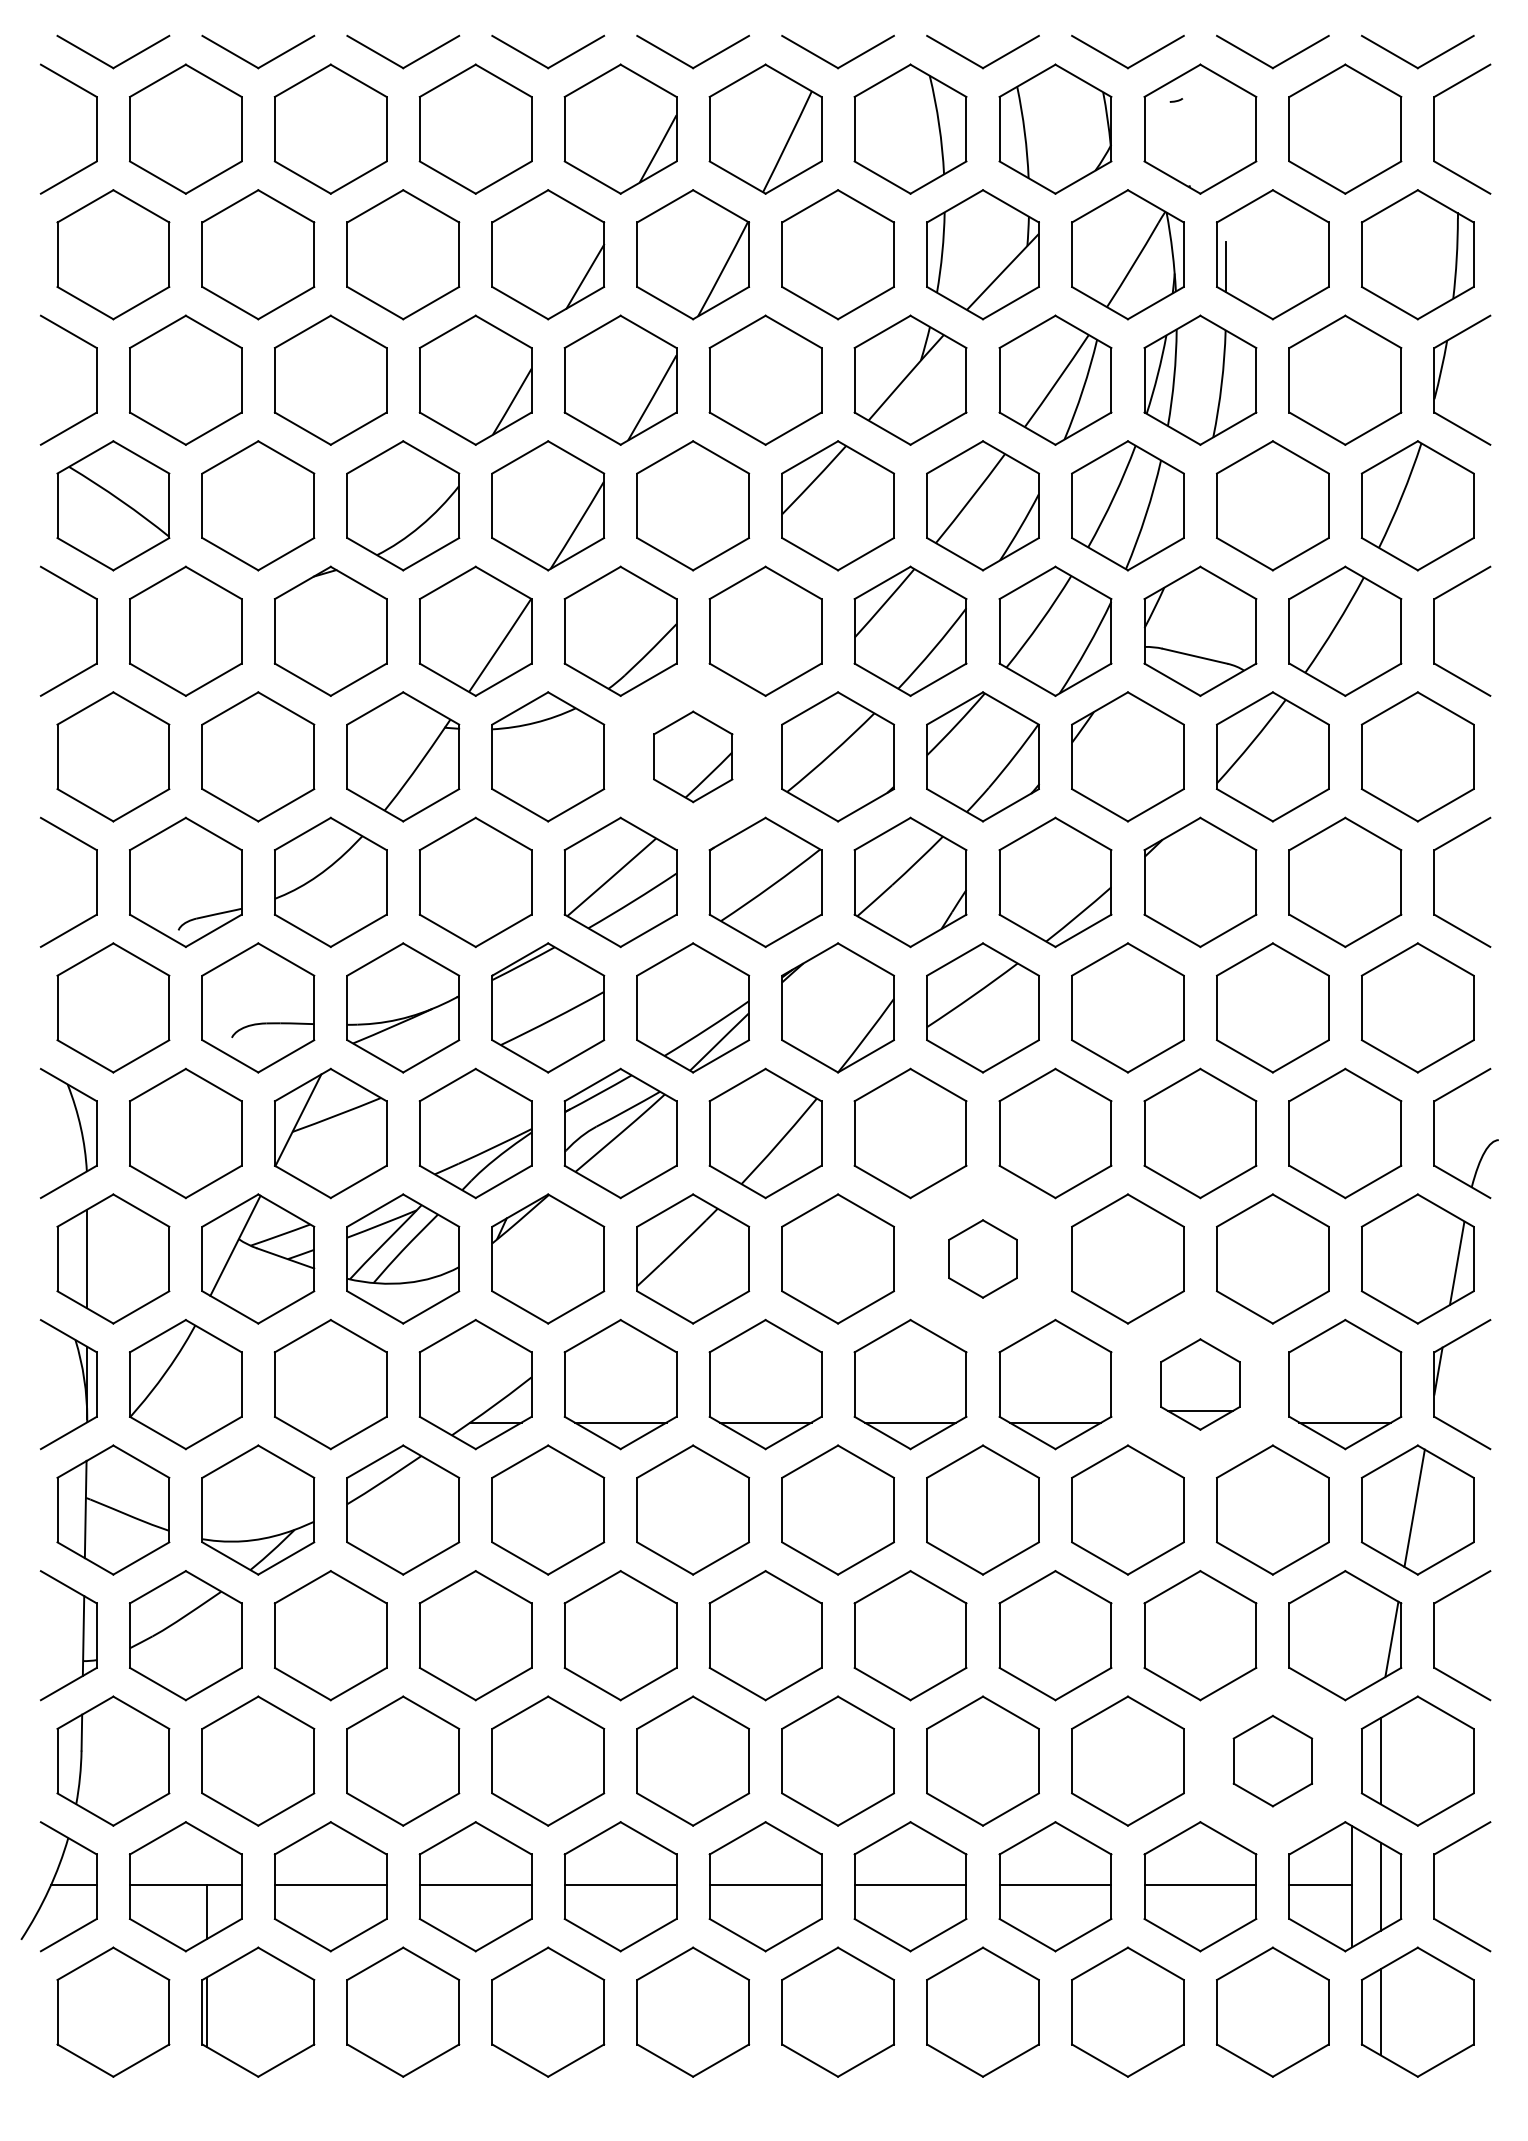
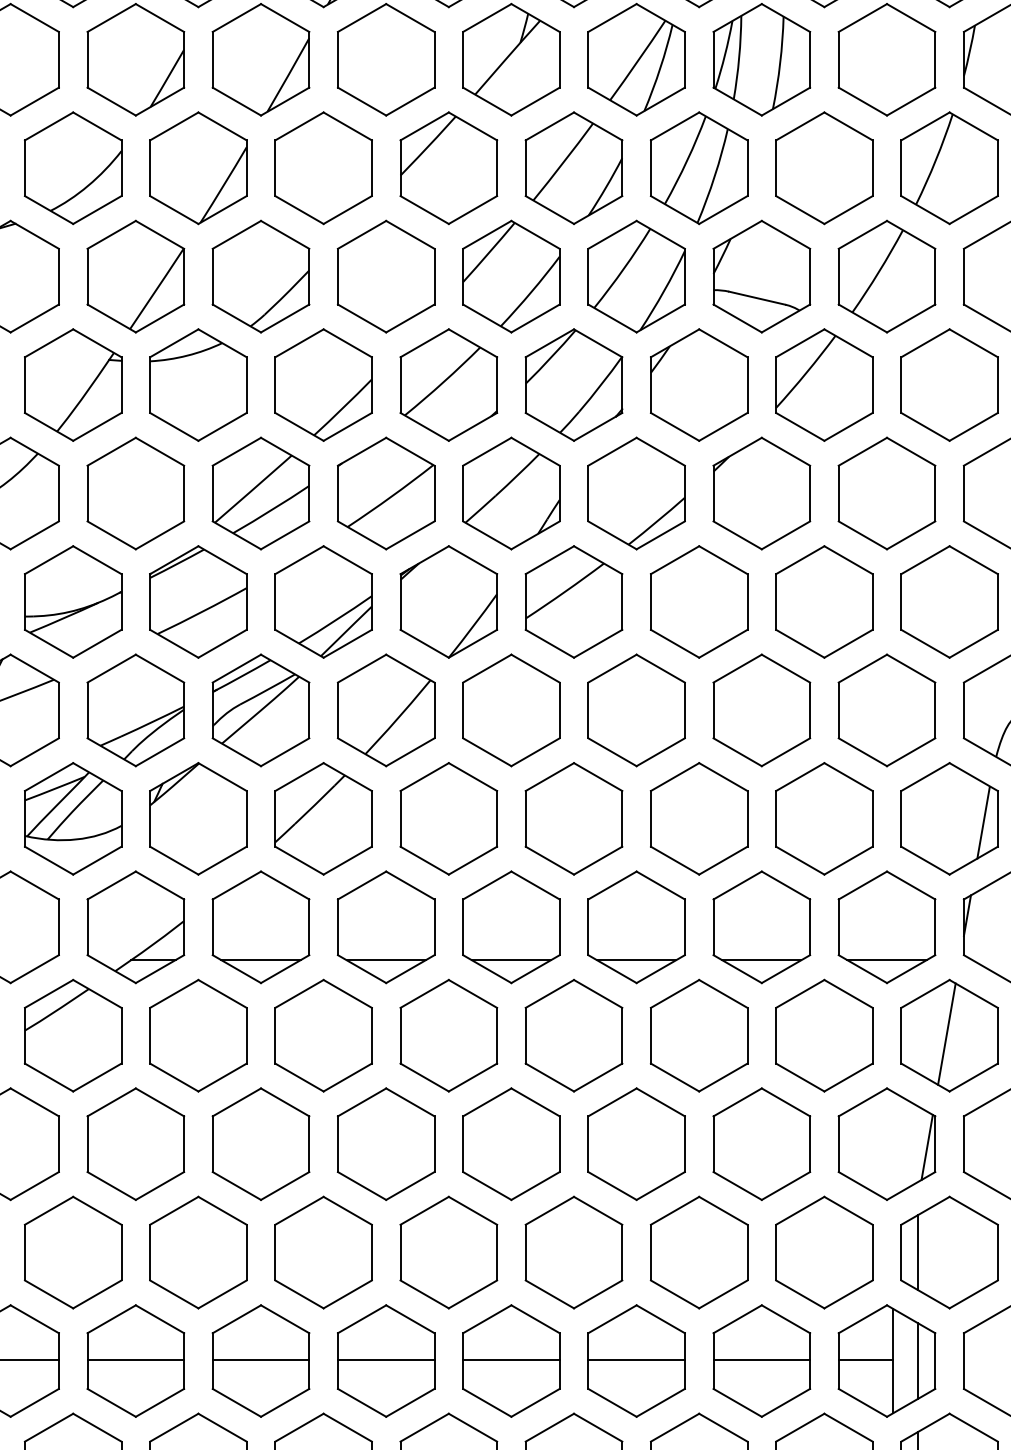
part: (693, 756) -> (323, 384), size x1.43
part: (982, 1258) -> (573, 818), size x1.67
part: (1200, 1384) -> (761, 927), size x1.43
part: (1272, 1760) -> (824, 1252), size x1.43

